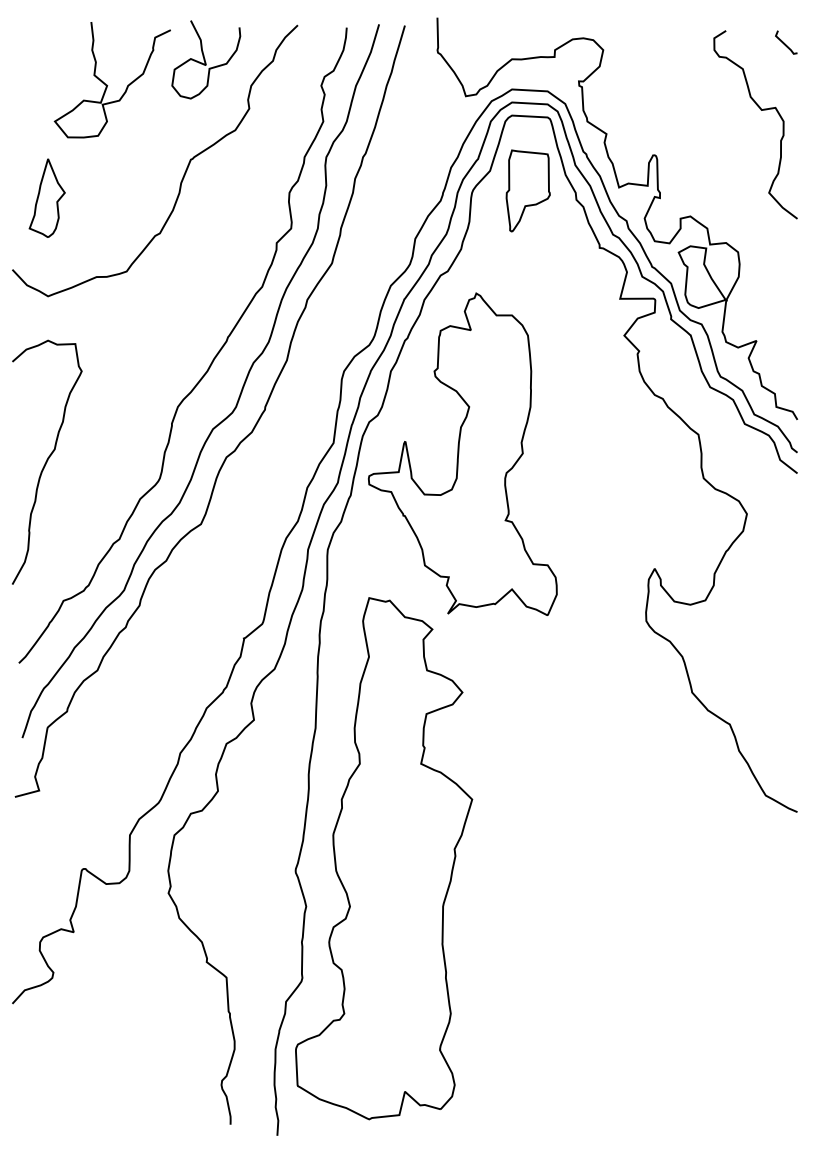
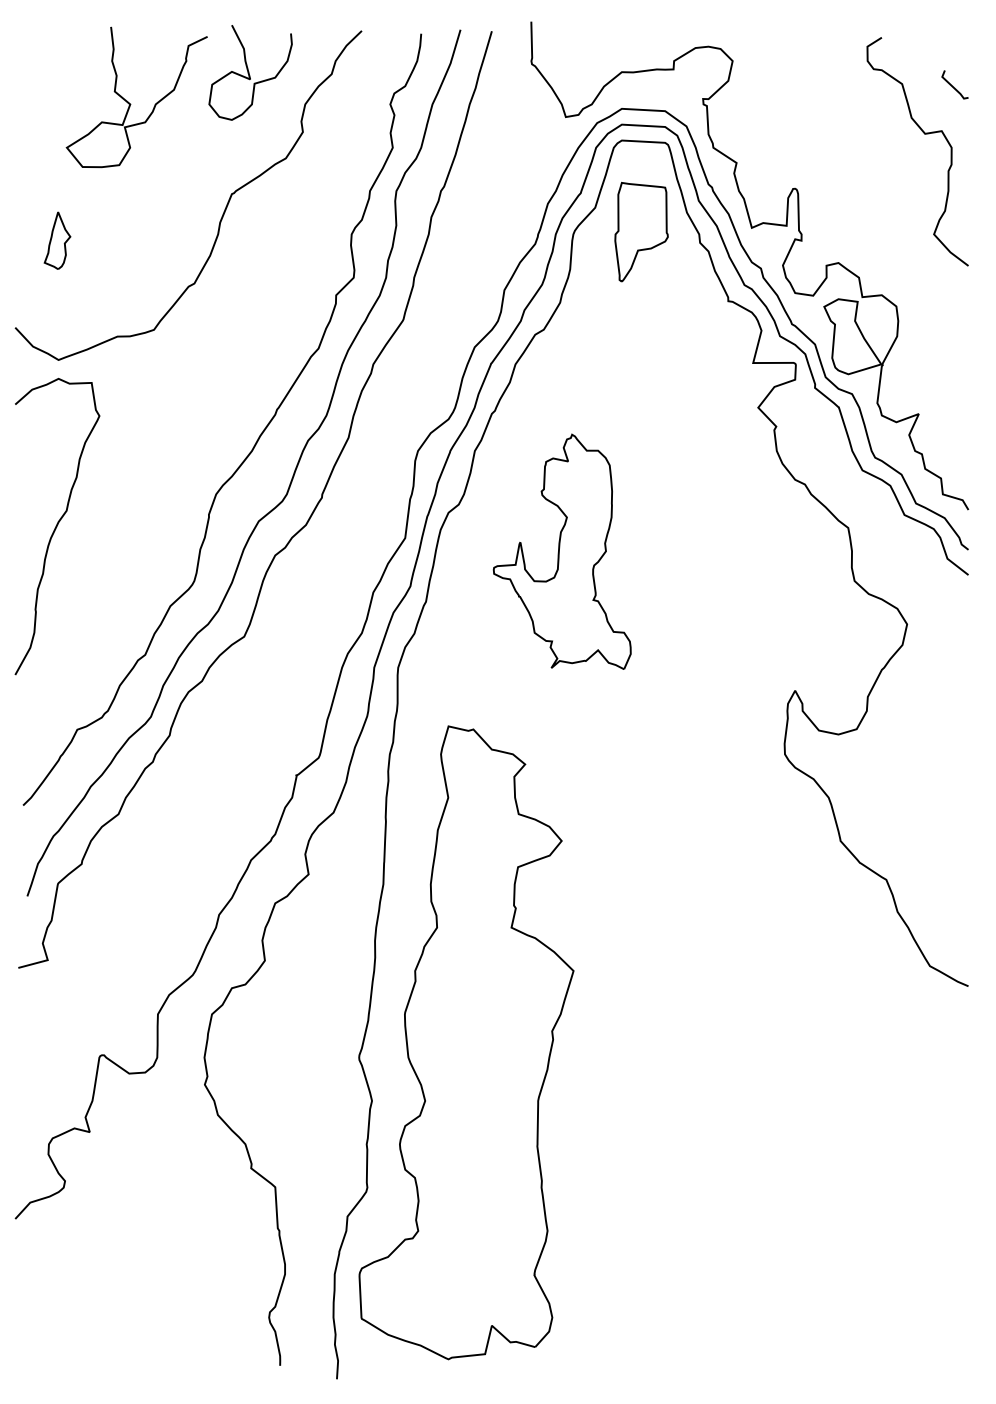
line: (784, 43) -> (952, 85), moved
part: (47, 197) -> (57, 240), size x0.6
part: (463, 454) -> (562, 551), size x0.6
curve: (47, 462) -> (57, 526), moved

